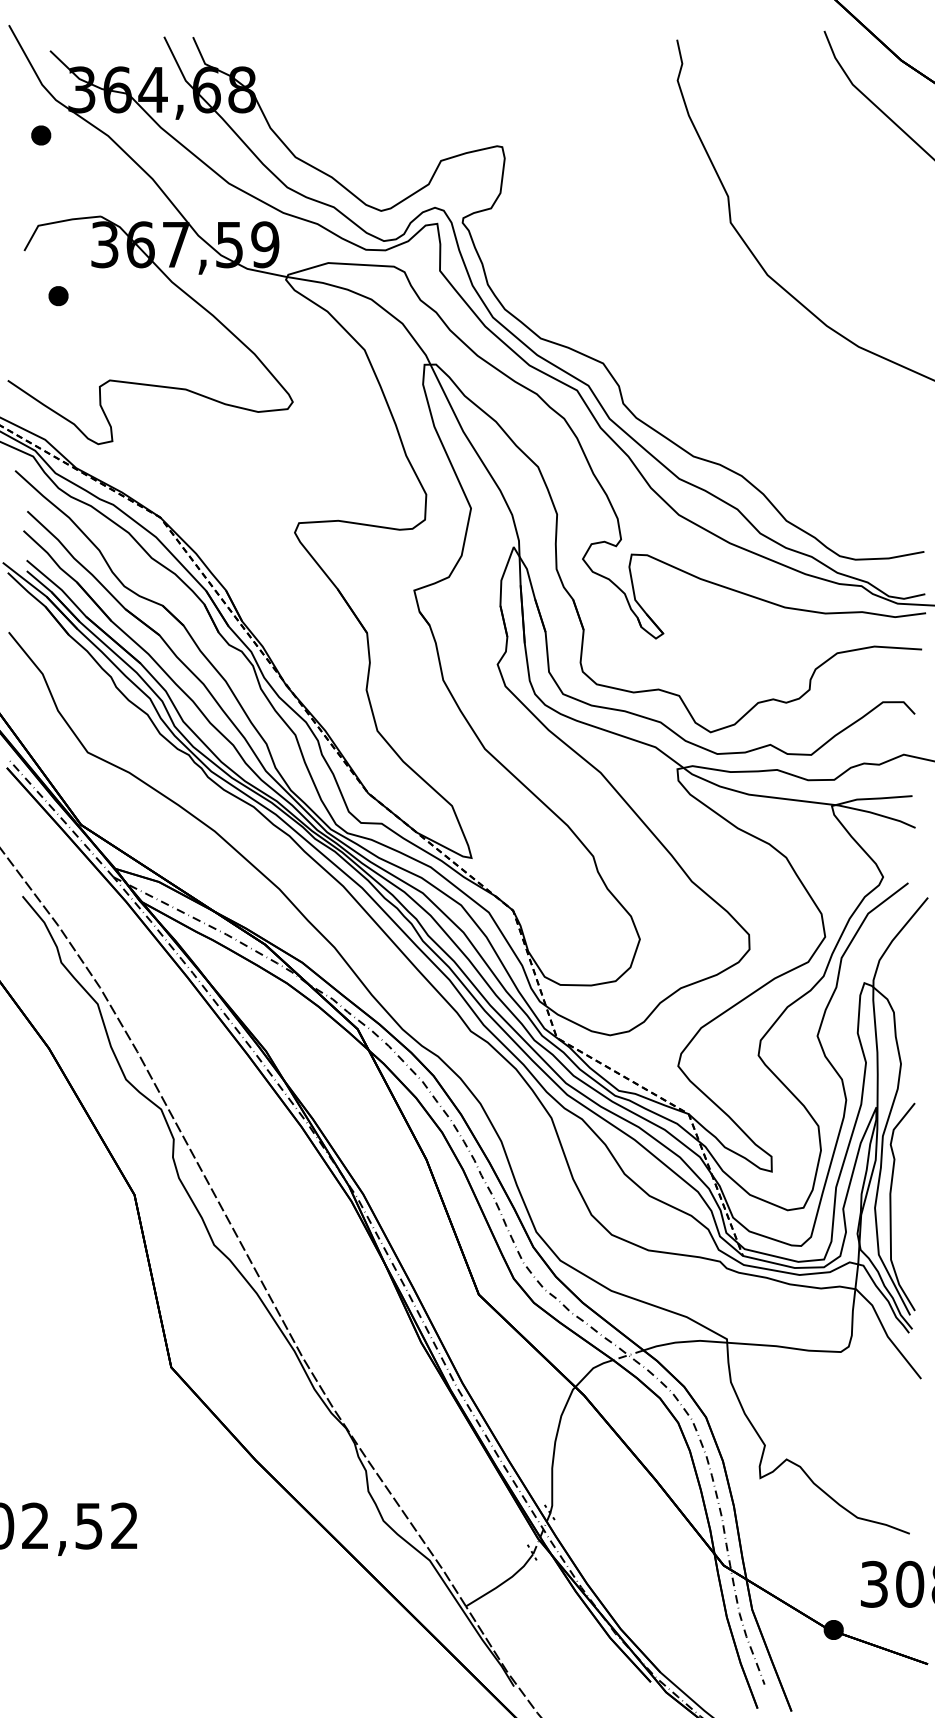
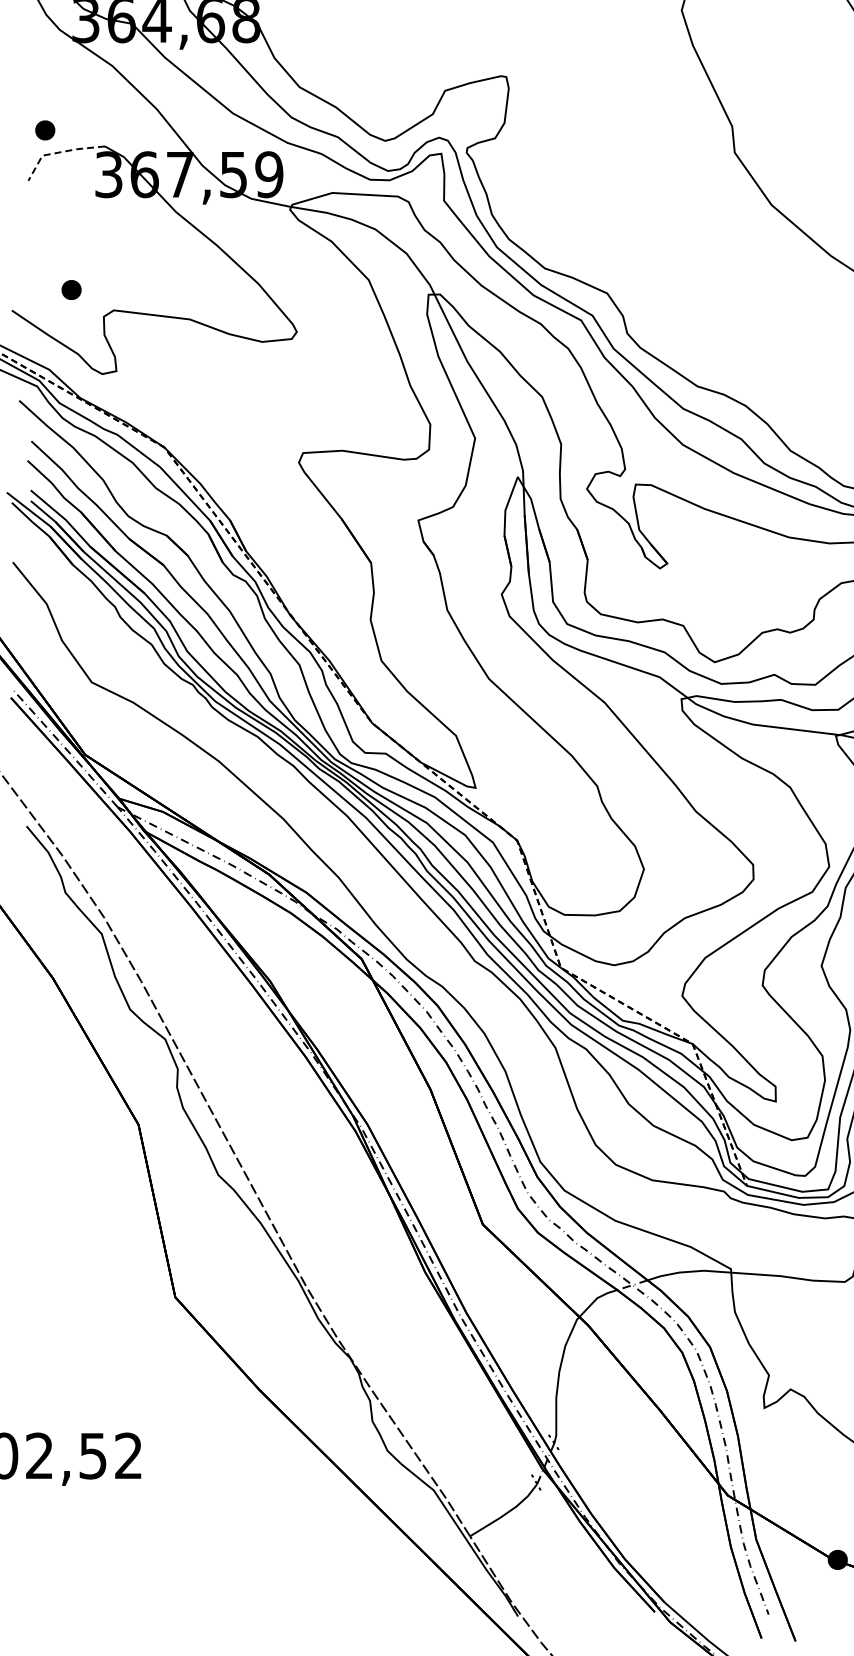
part: (41, 135) -> (45, 130), moved
line: (54, 222) -> (58, 152), solid -> dashed
part: (58, 296) -> (71, 290), moved

